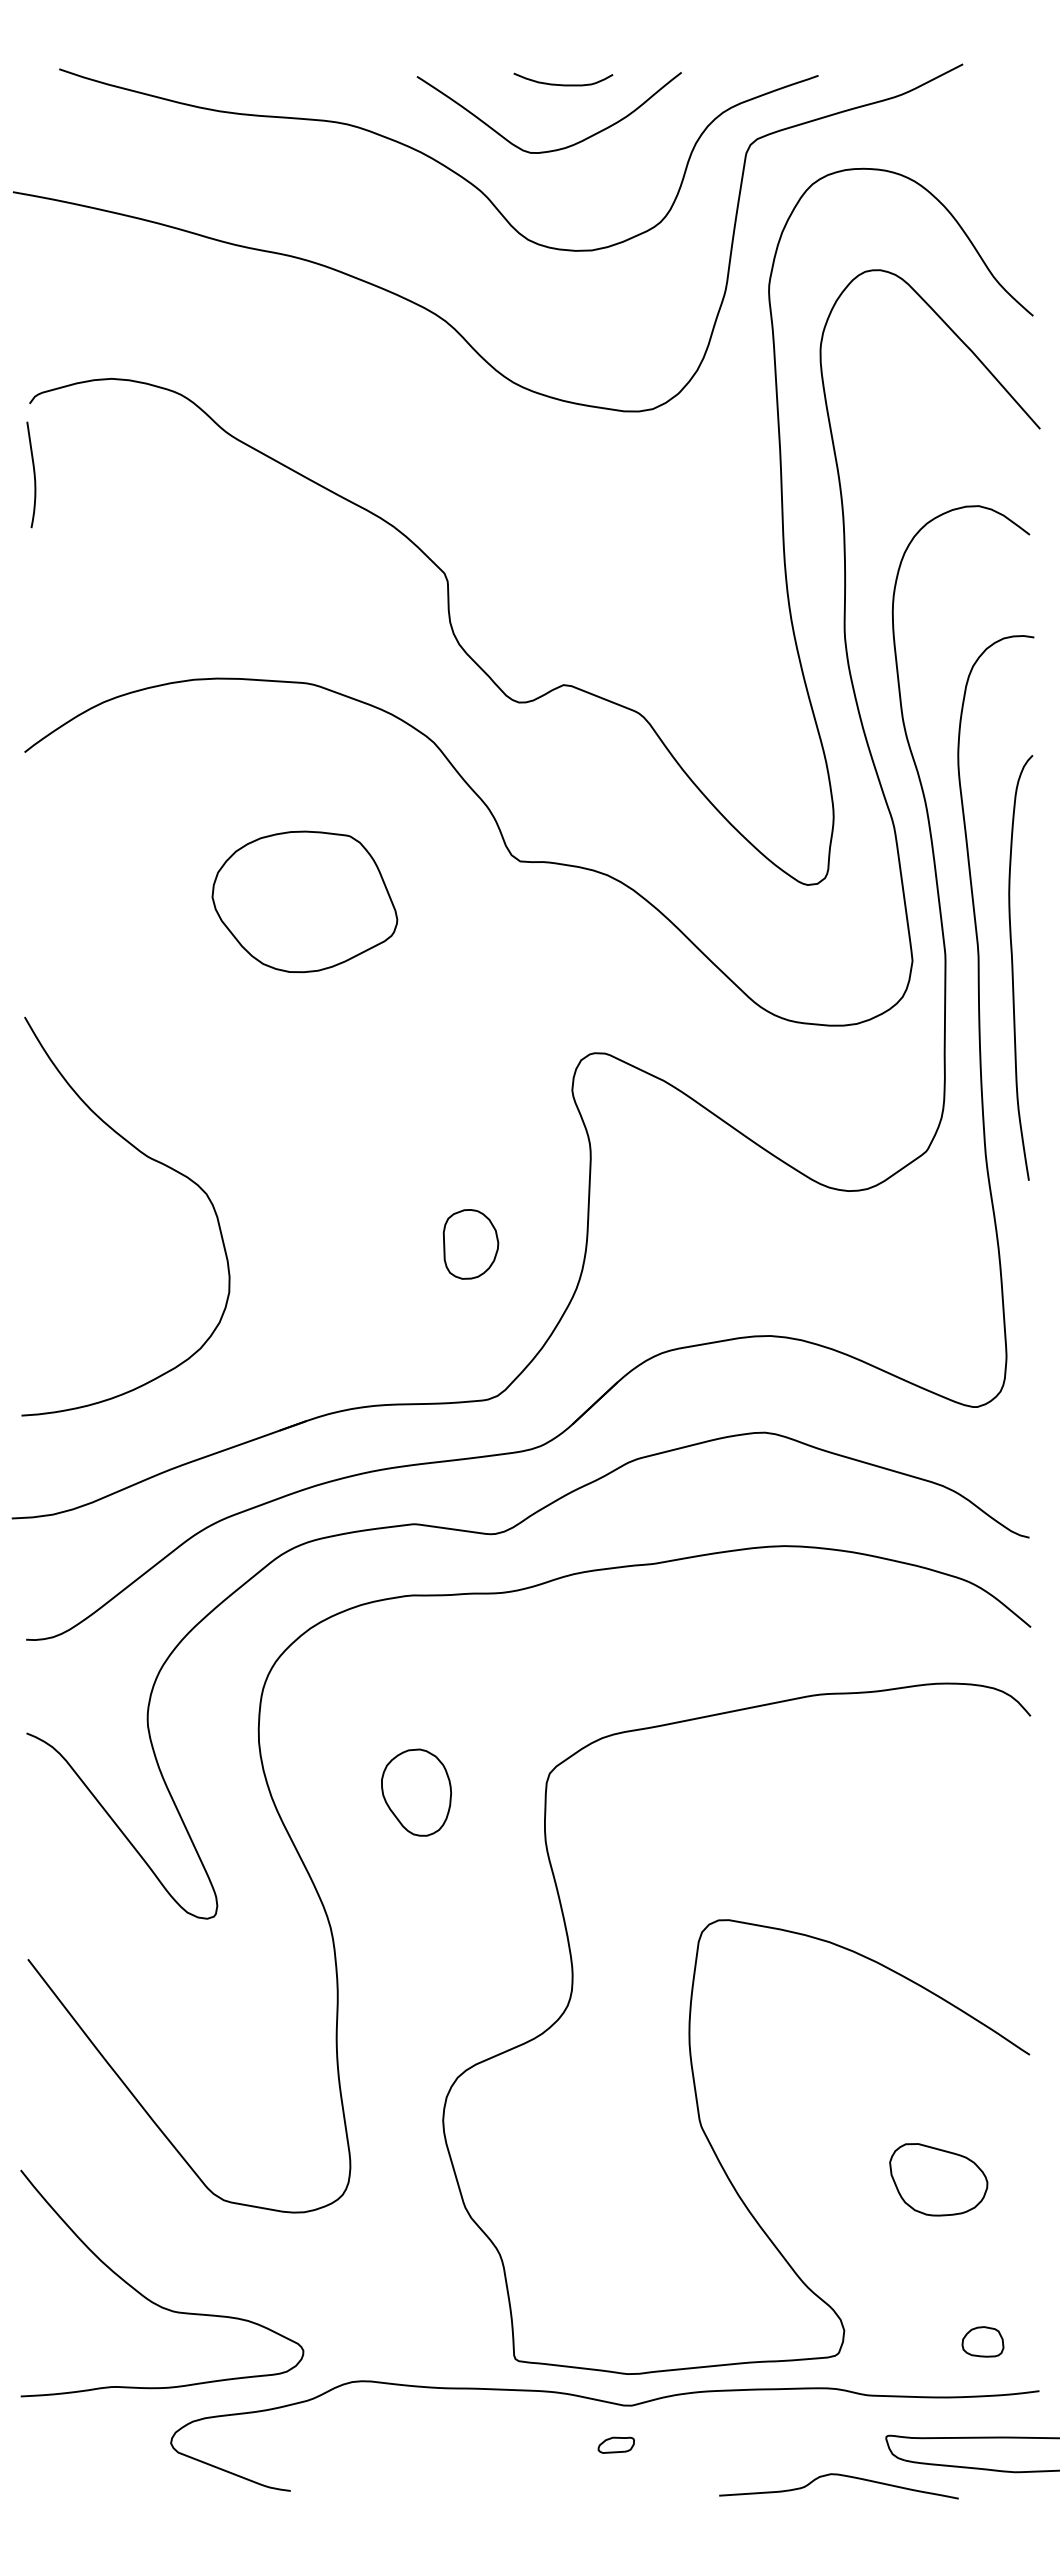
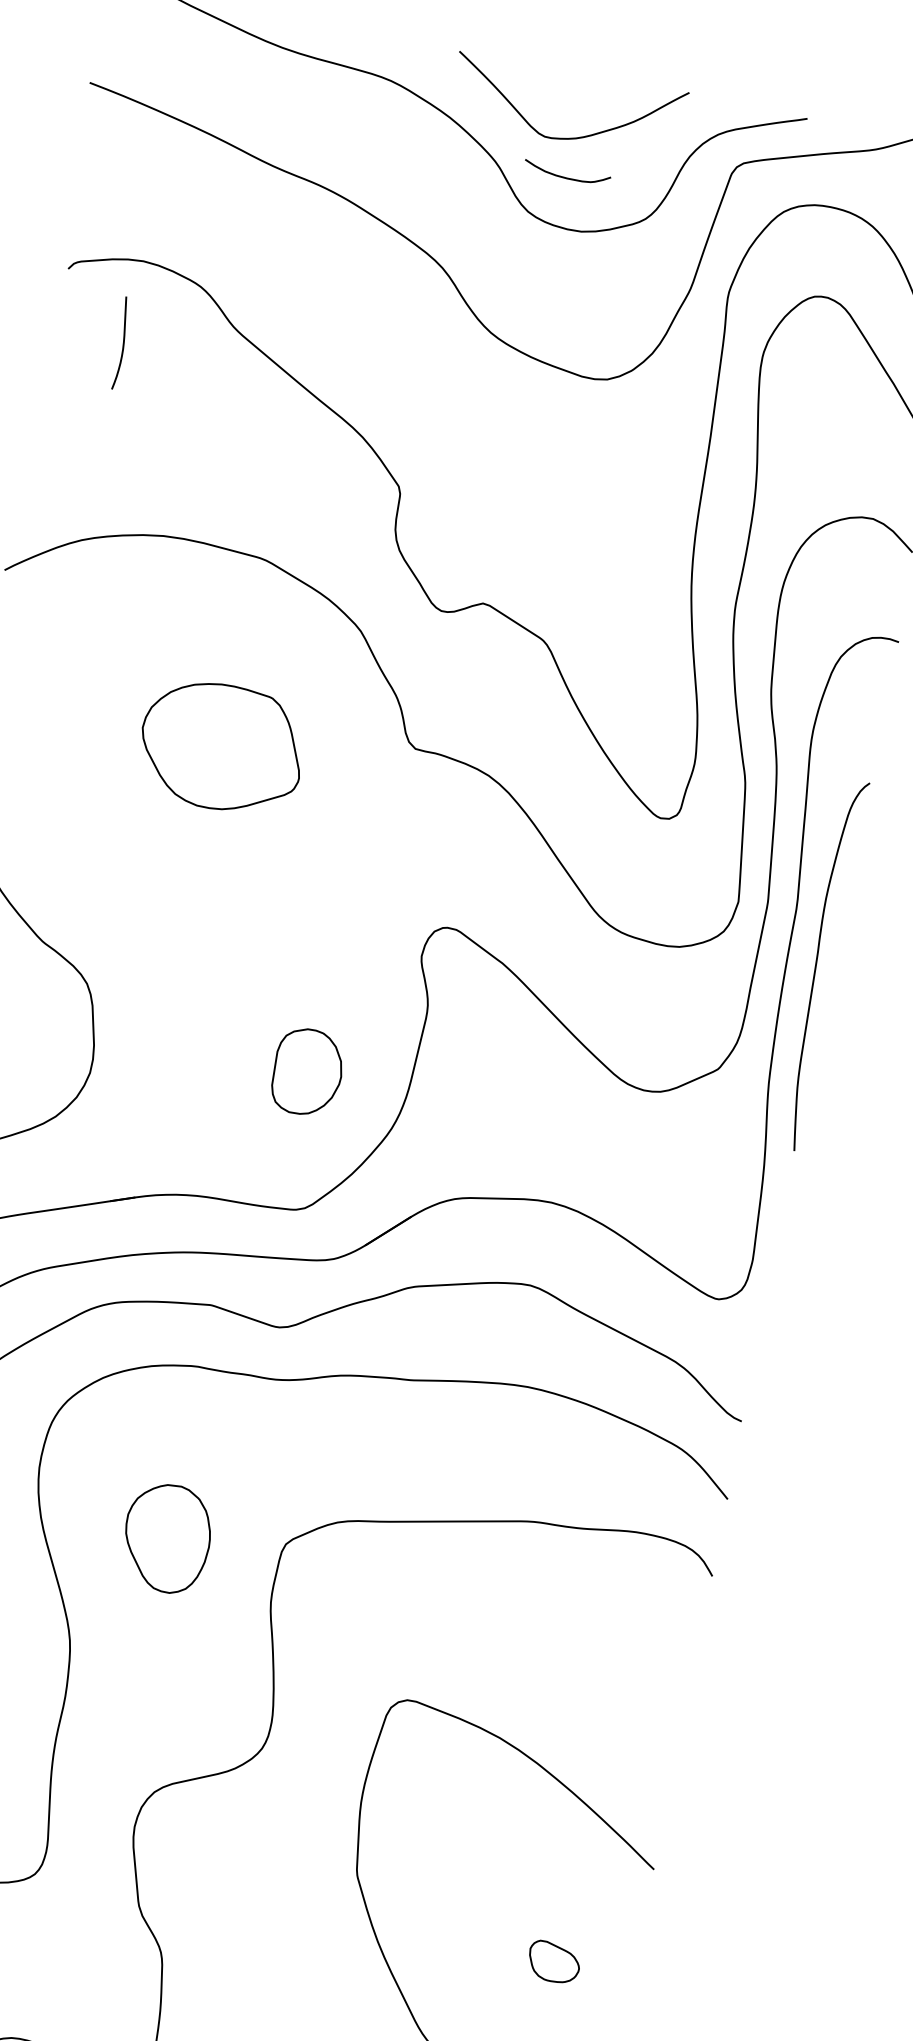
curve: (563, 84) -> (566, 177), moved
curve: (33, 474) -> (122, 343), moved
curve: (1013, 967) -> (817, 963), moved
part: (470, 1244) -> (307, 1072), size x1.4
part: (416, 1792) -> (167, 1538), size x1.4
part: (938, 2179) -> (553, 1962), size x0.6

